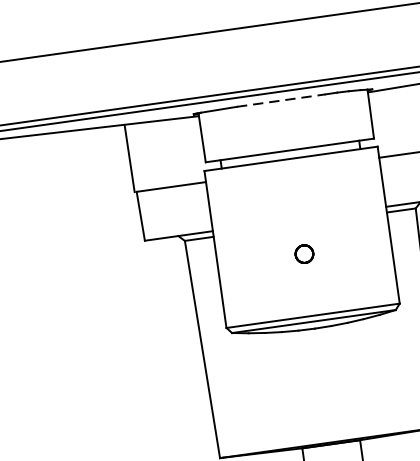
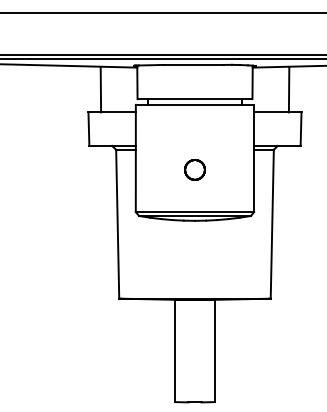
line: (282, 99) -> (194, 64), dashed -> solid
line: (129, 158) -> (100, 89), moved
part: (303, 253) -> (194, 169), size x1.67

